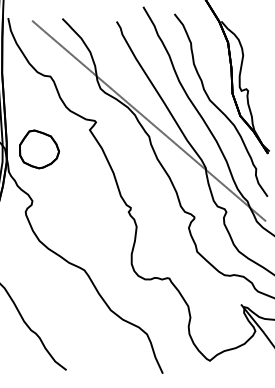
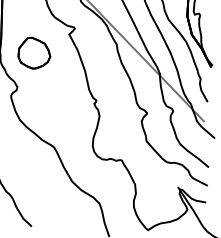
part: (39, 149) -> (34, 53), moved

